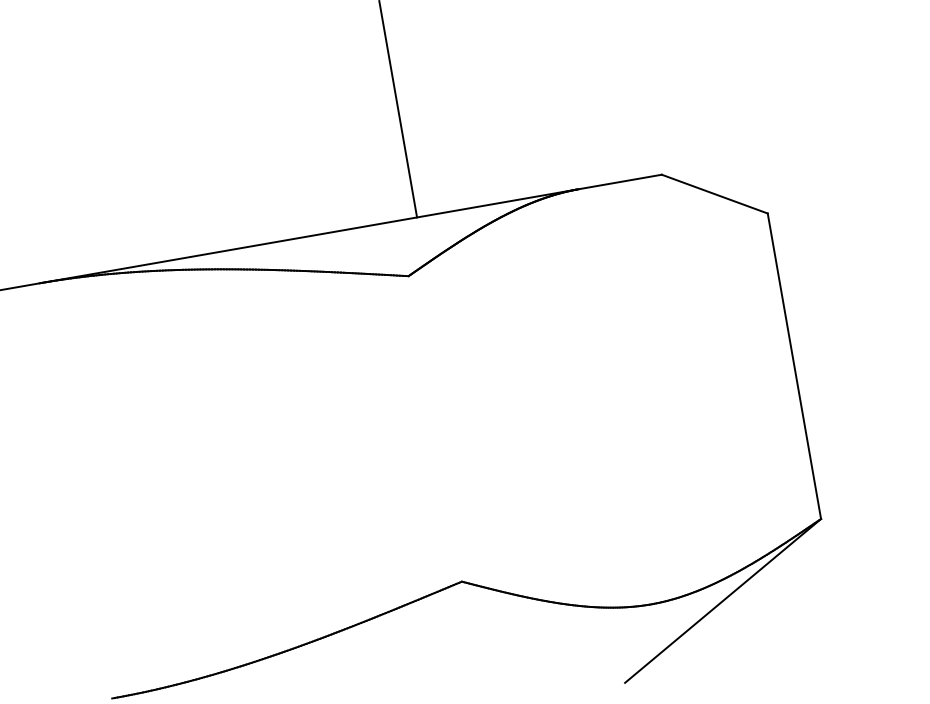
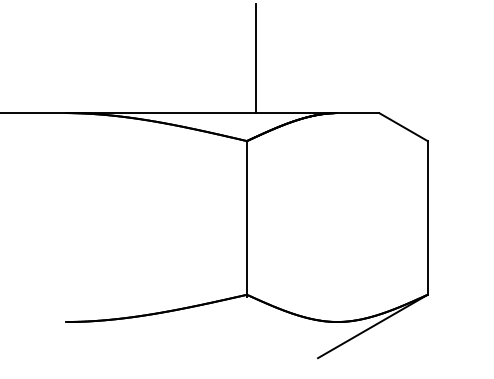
line: (434, 430) -> (246, 218), added

